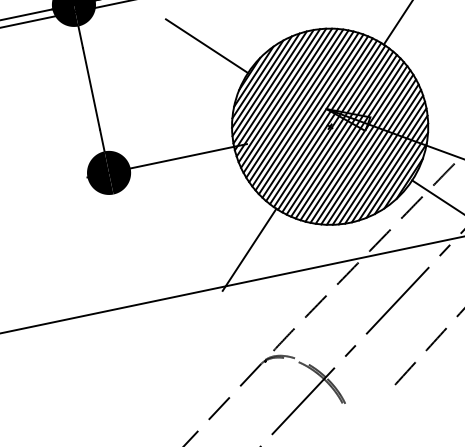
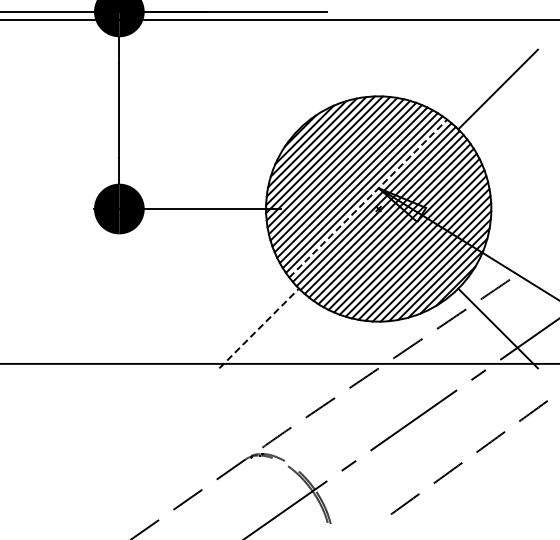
line: (207, 46) -> (259, 89), removed
line: (319, 119) -> (368, 198), solid -> dashed
line: (249, 249) -> (259, 328), solid -> dashed

